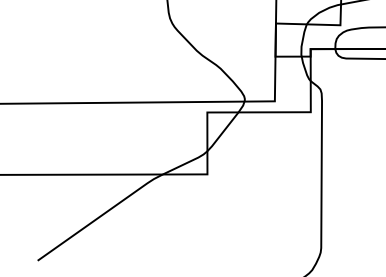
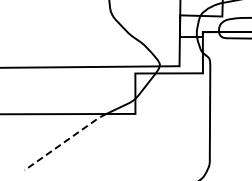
line: (101, 216) -> (66, 141), solid -> dashed

